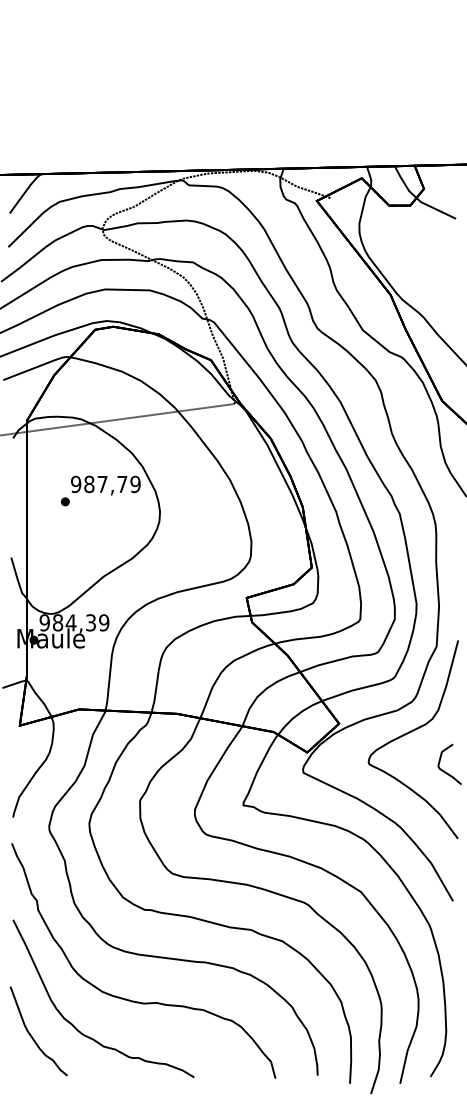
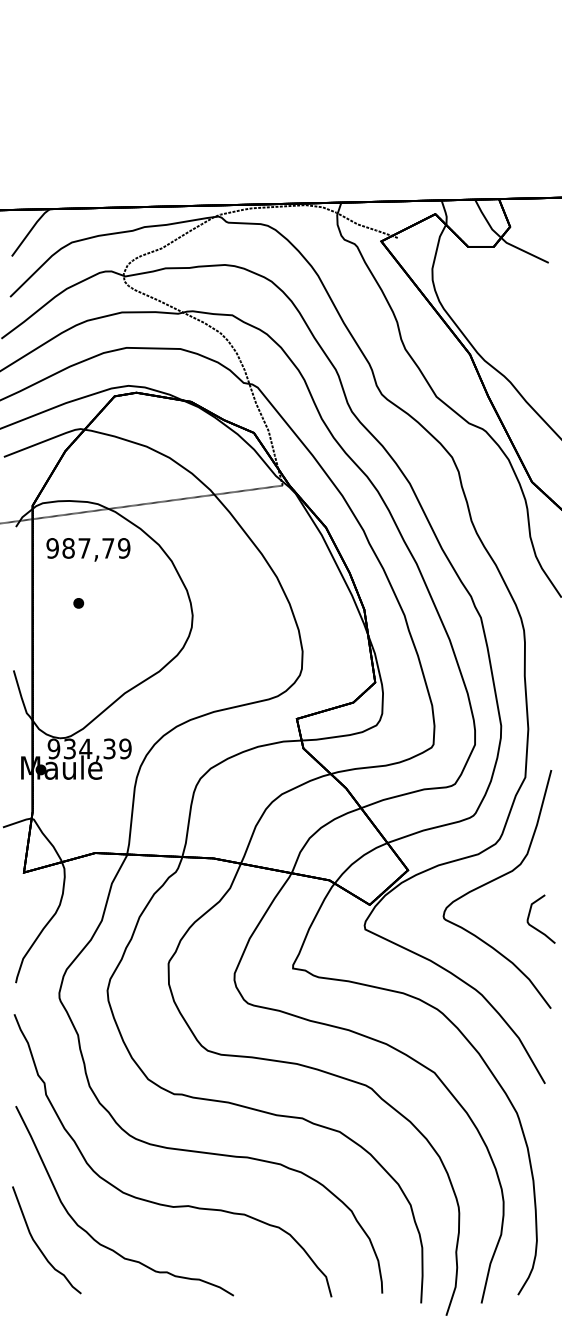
text: (105, 485) -> (88, 549), moved
text: (57, 622) -> (69, 748), 984,39 -> 934,39

